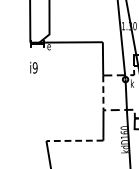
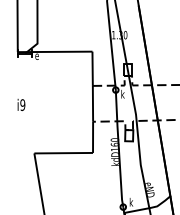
text: (33, 67) -> (21, 104), moved
line: (102, 92) -> (92, 103), dashed -> solid
line: (74, 141) -> (63, 153), dashed -> solid

